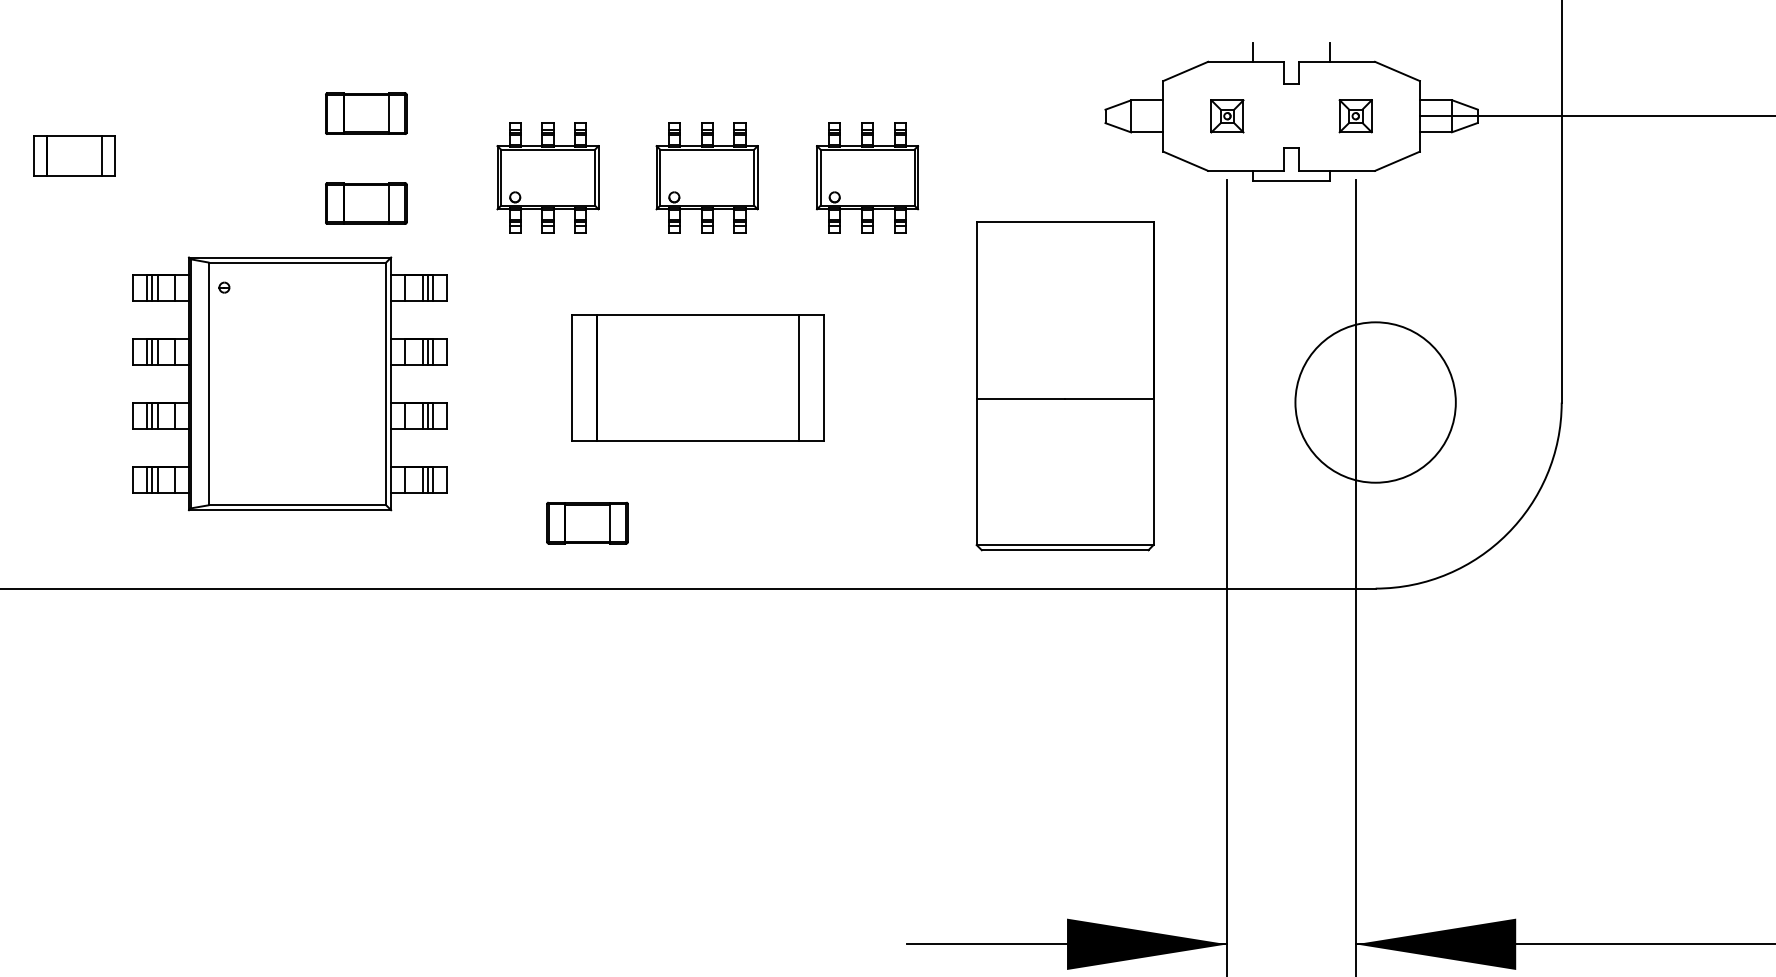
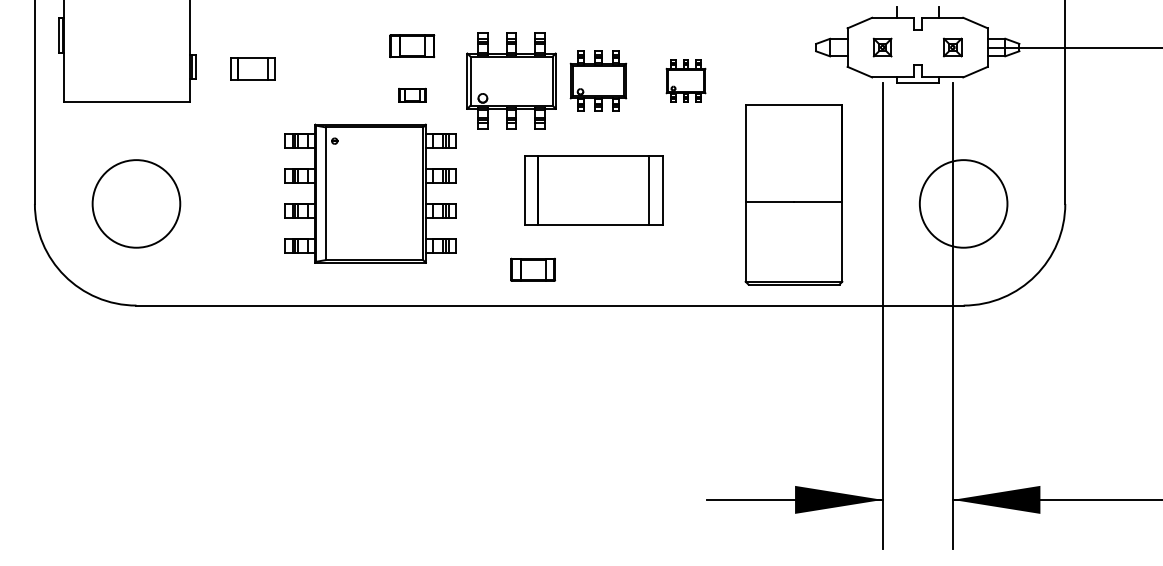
part: (547, 176) -> (511, 80), size x1.6
part: (866, 176) -> (685, 80), size x0.7
part: (366, 204) -> (412, 95), size x0.6

